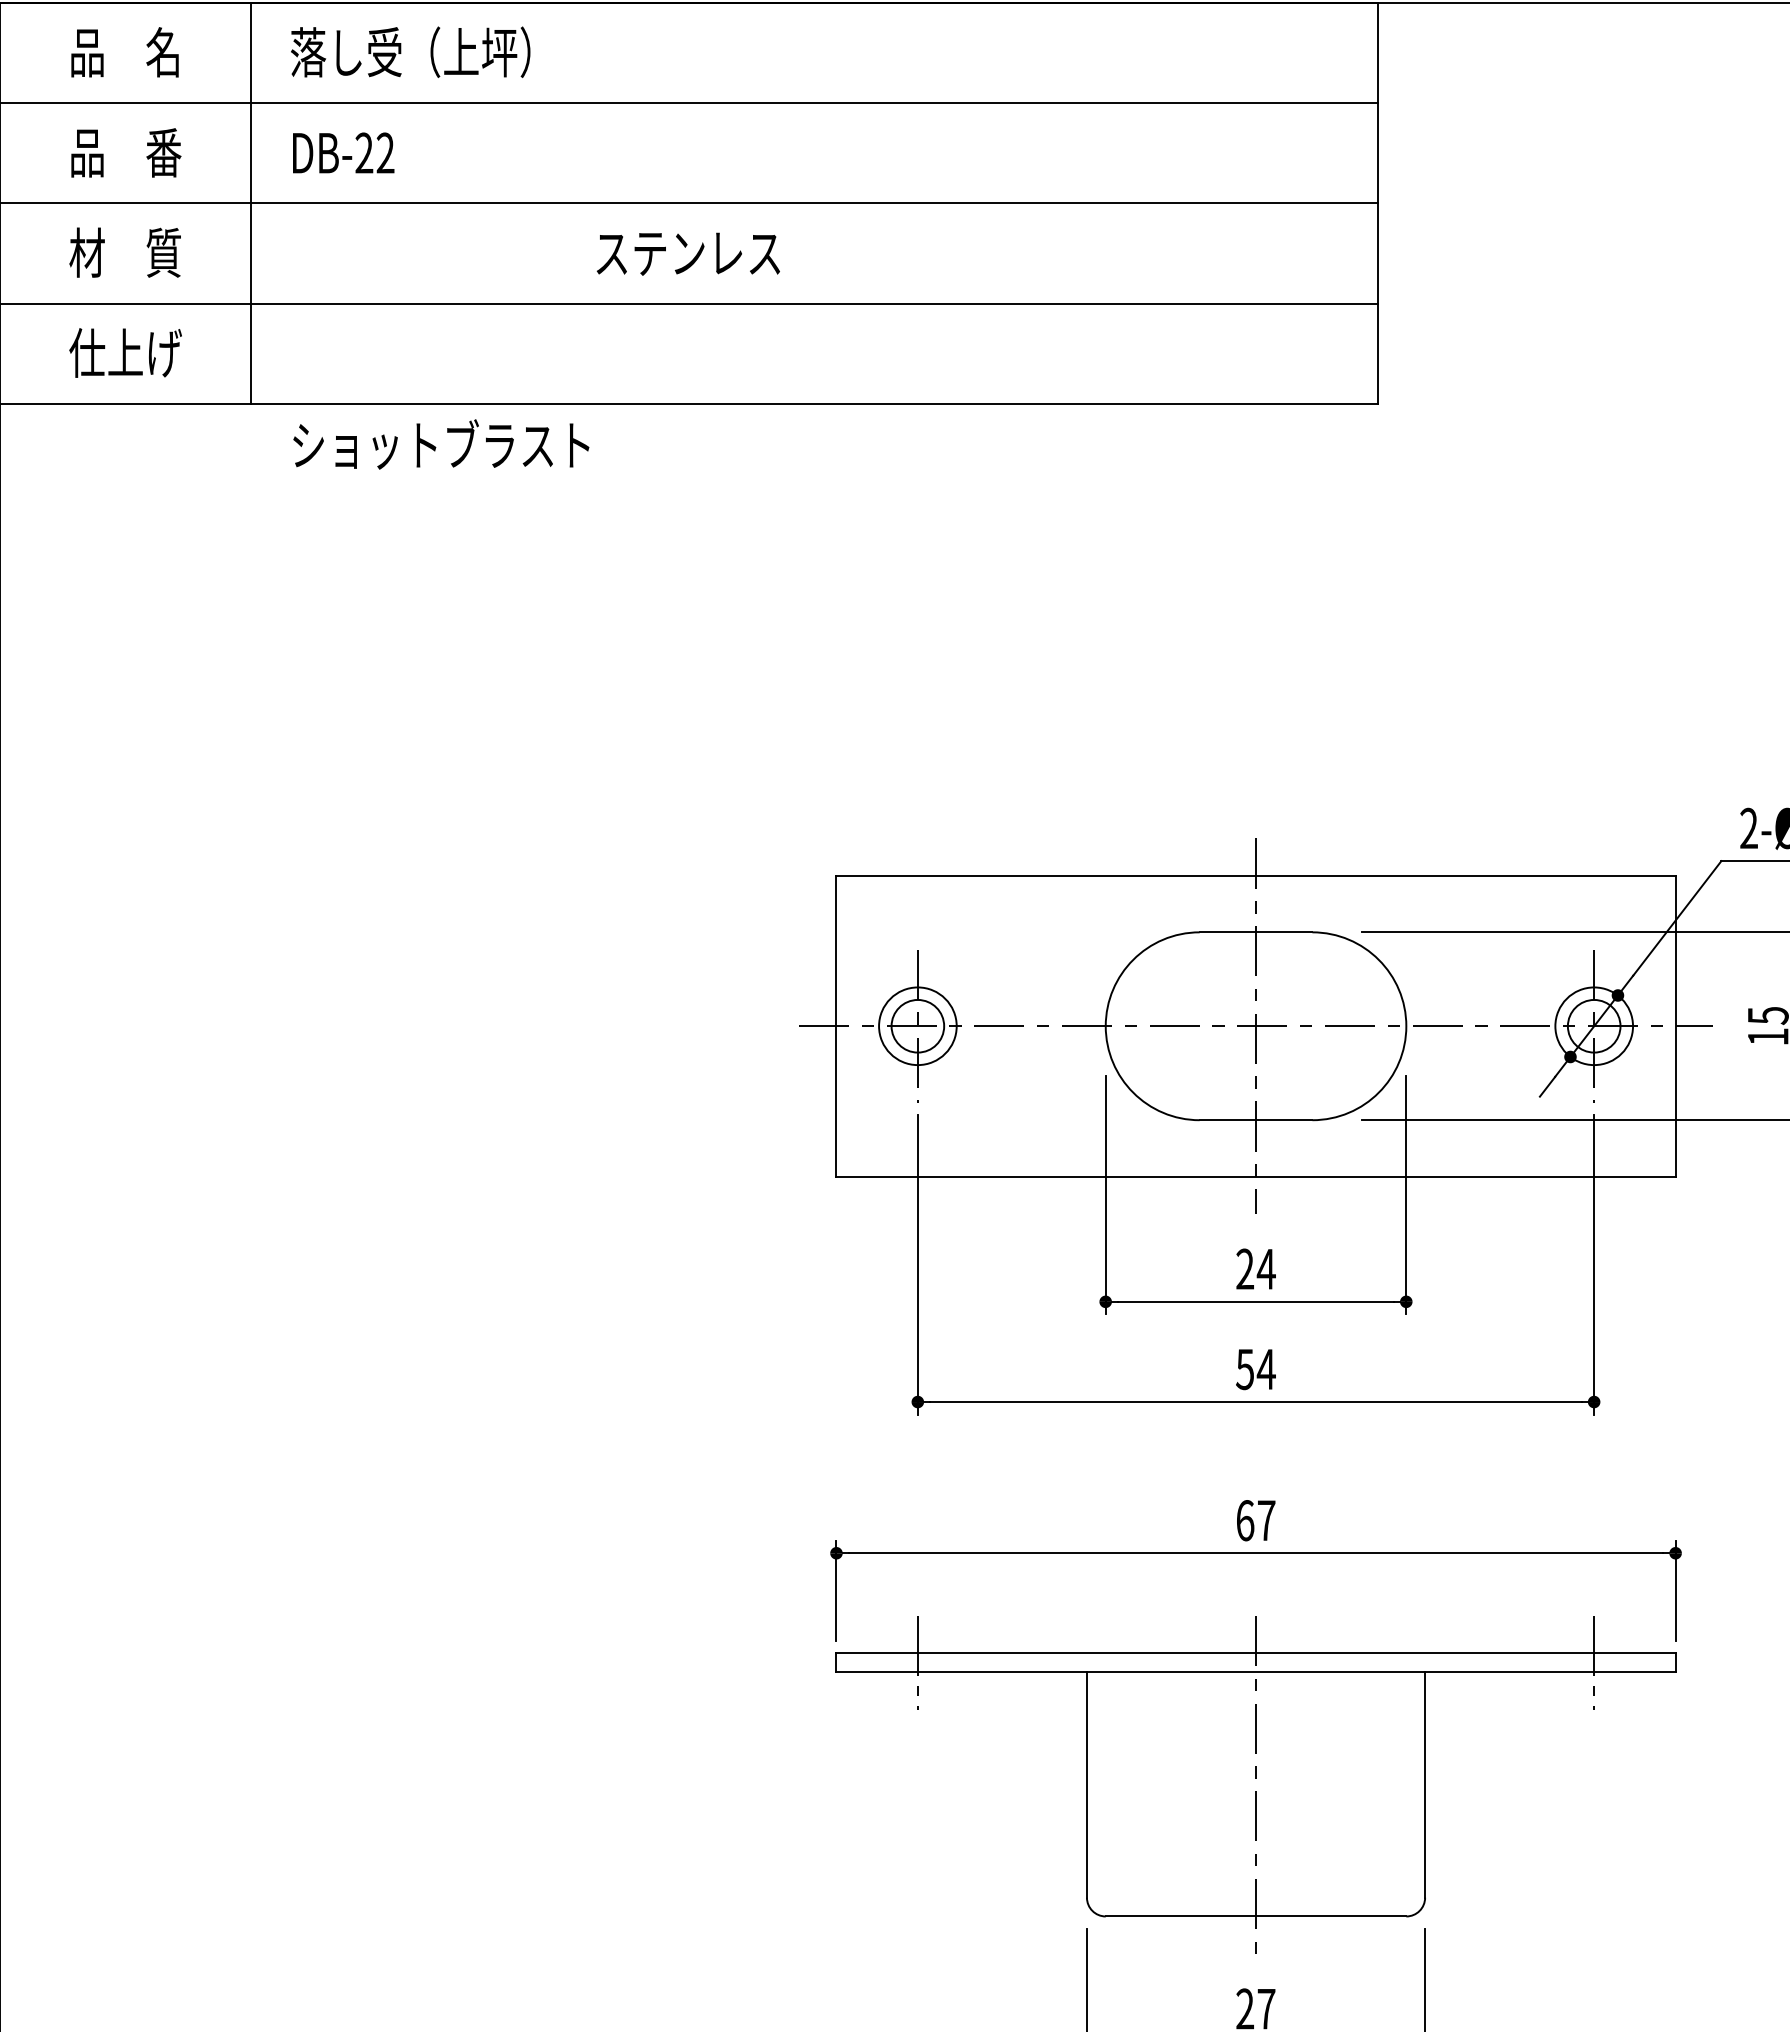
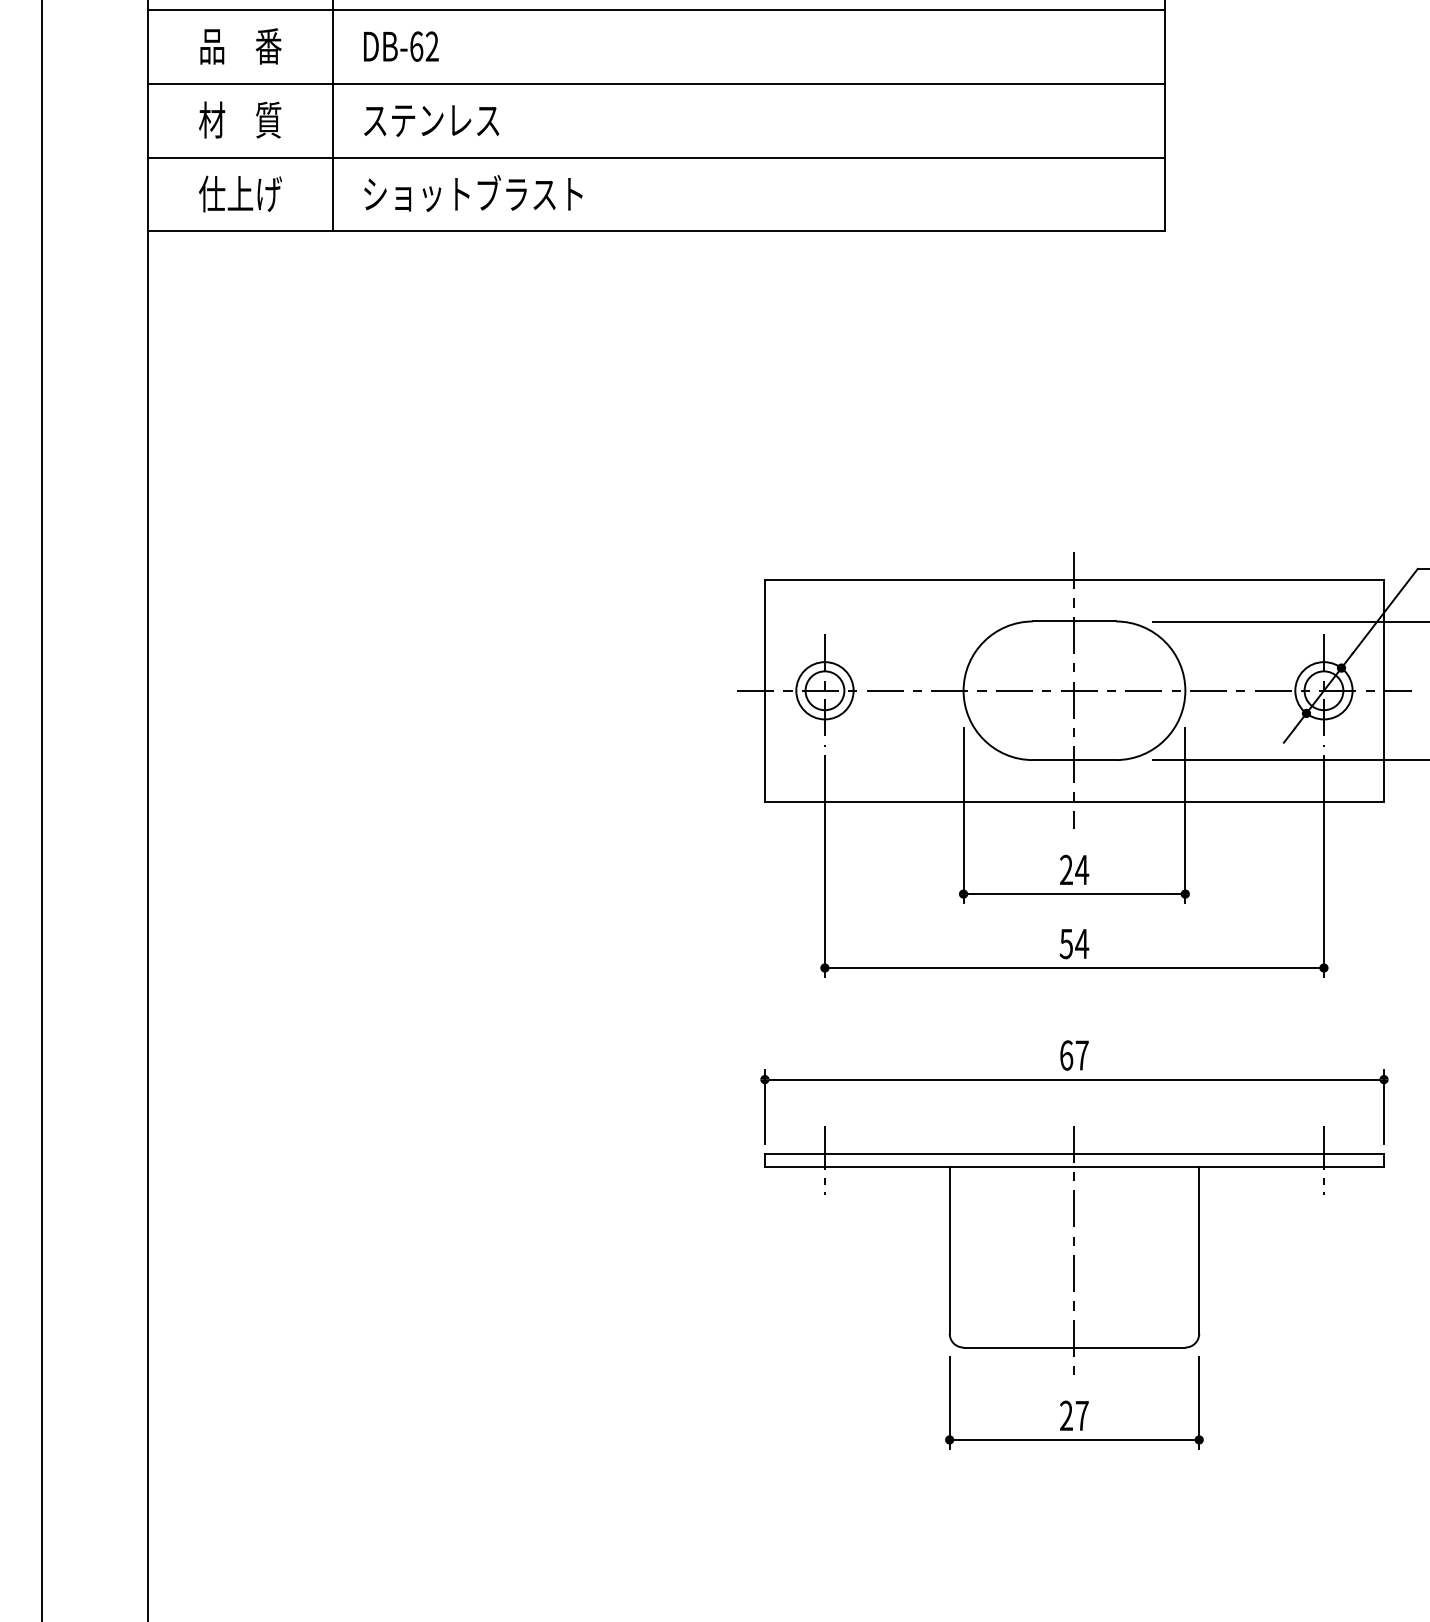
text: (364, 153) -> (416, 46), DB-22 -> DB-62
text: (688, 253) -> (431, 120), moved
text: (441, 444) -> (473, 193), moved

